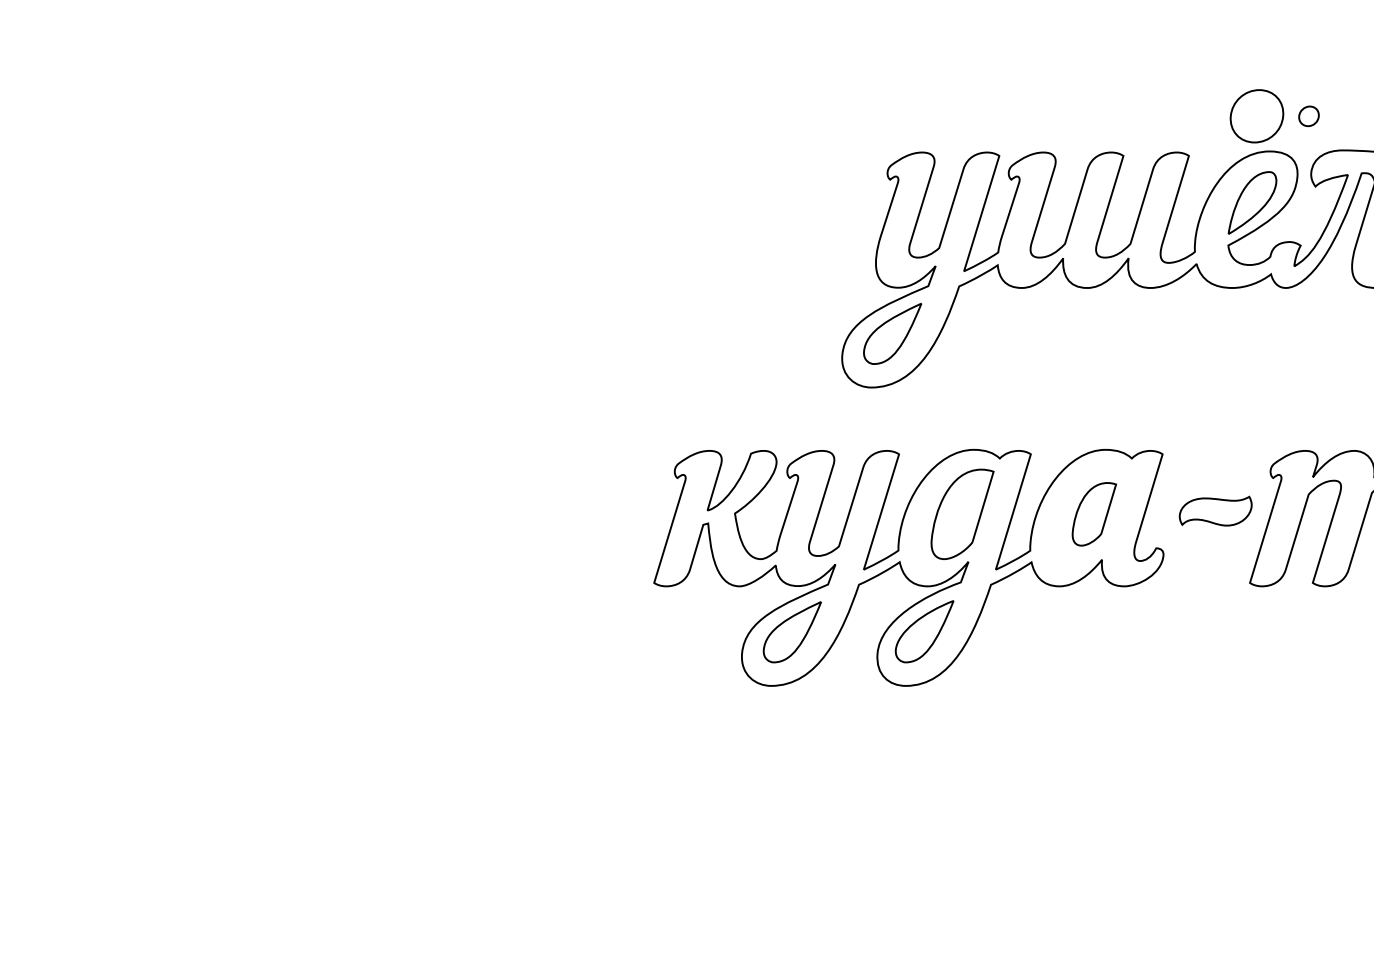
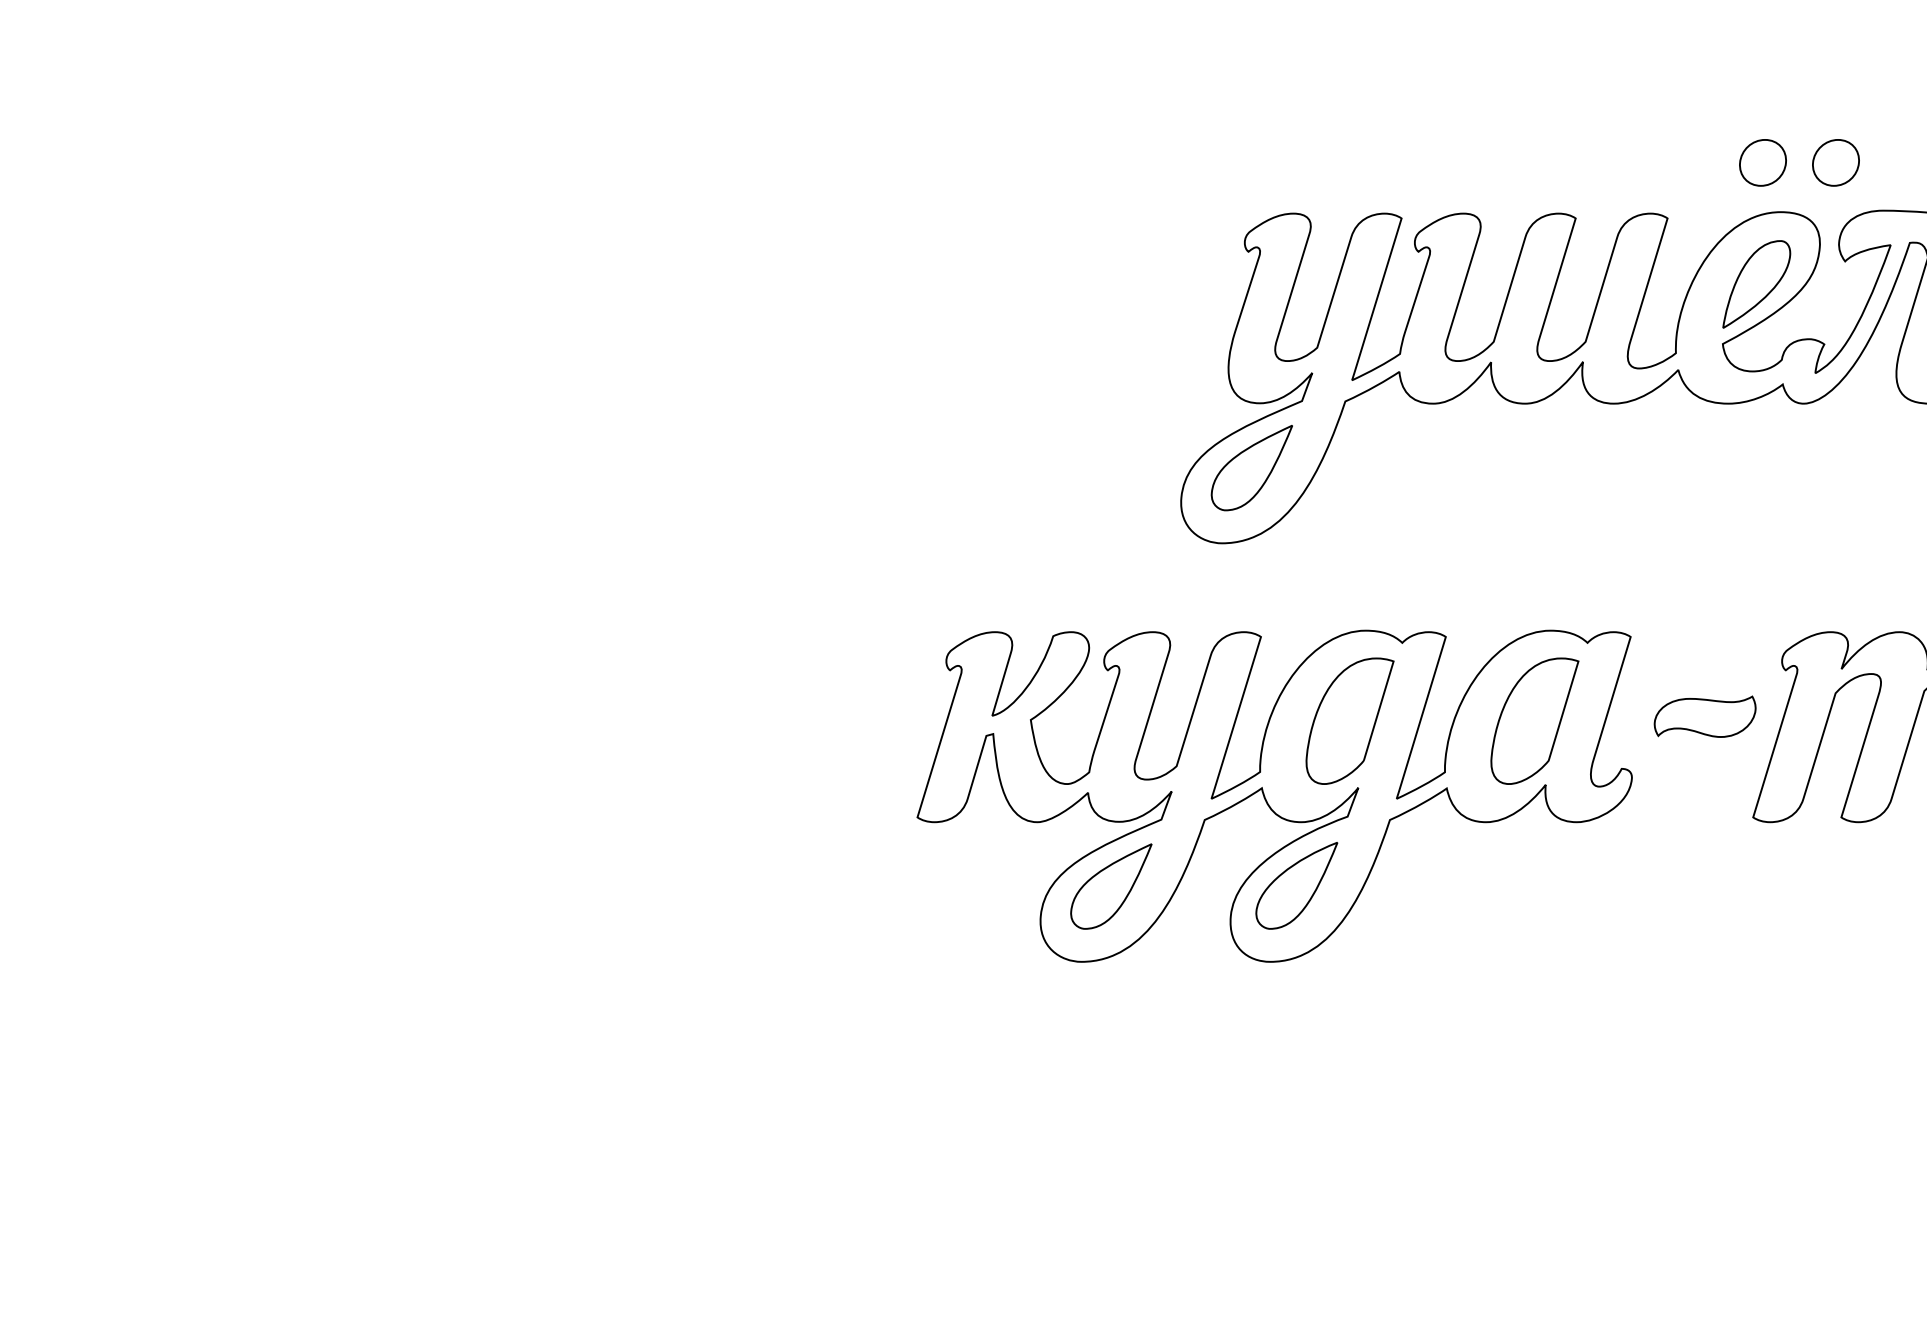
part: (1256, 116) -> (1762, 162), size x0.62
part: (1308, 116) -> (1835, 162), size x1.67
part: (1094, 513) -> (1534, 720), size x1.43

